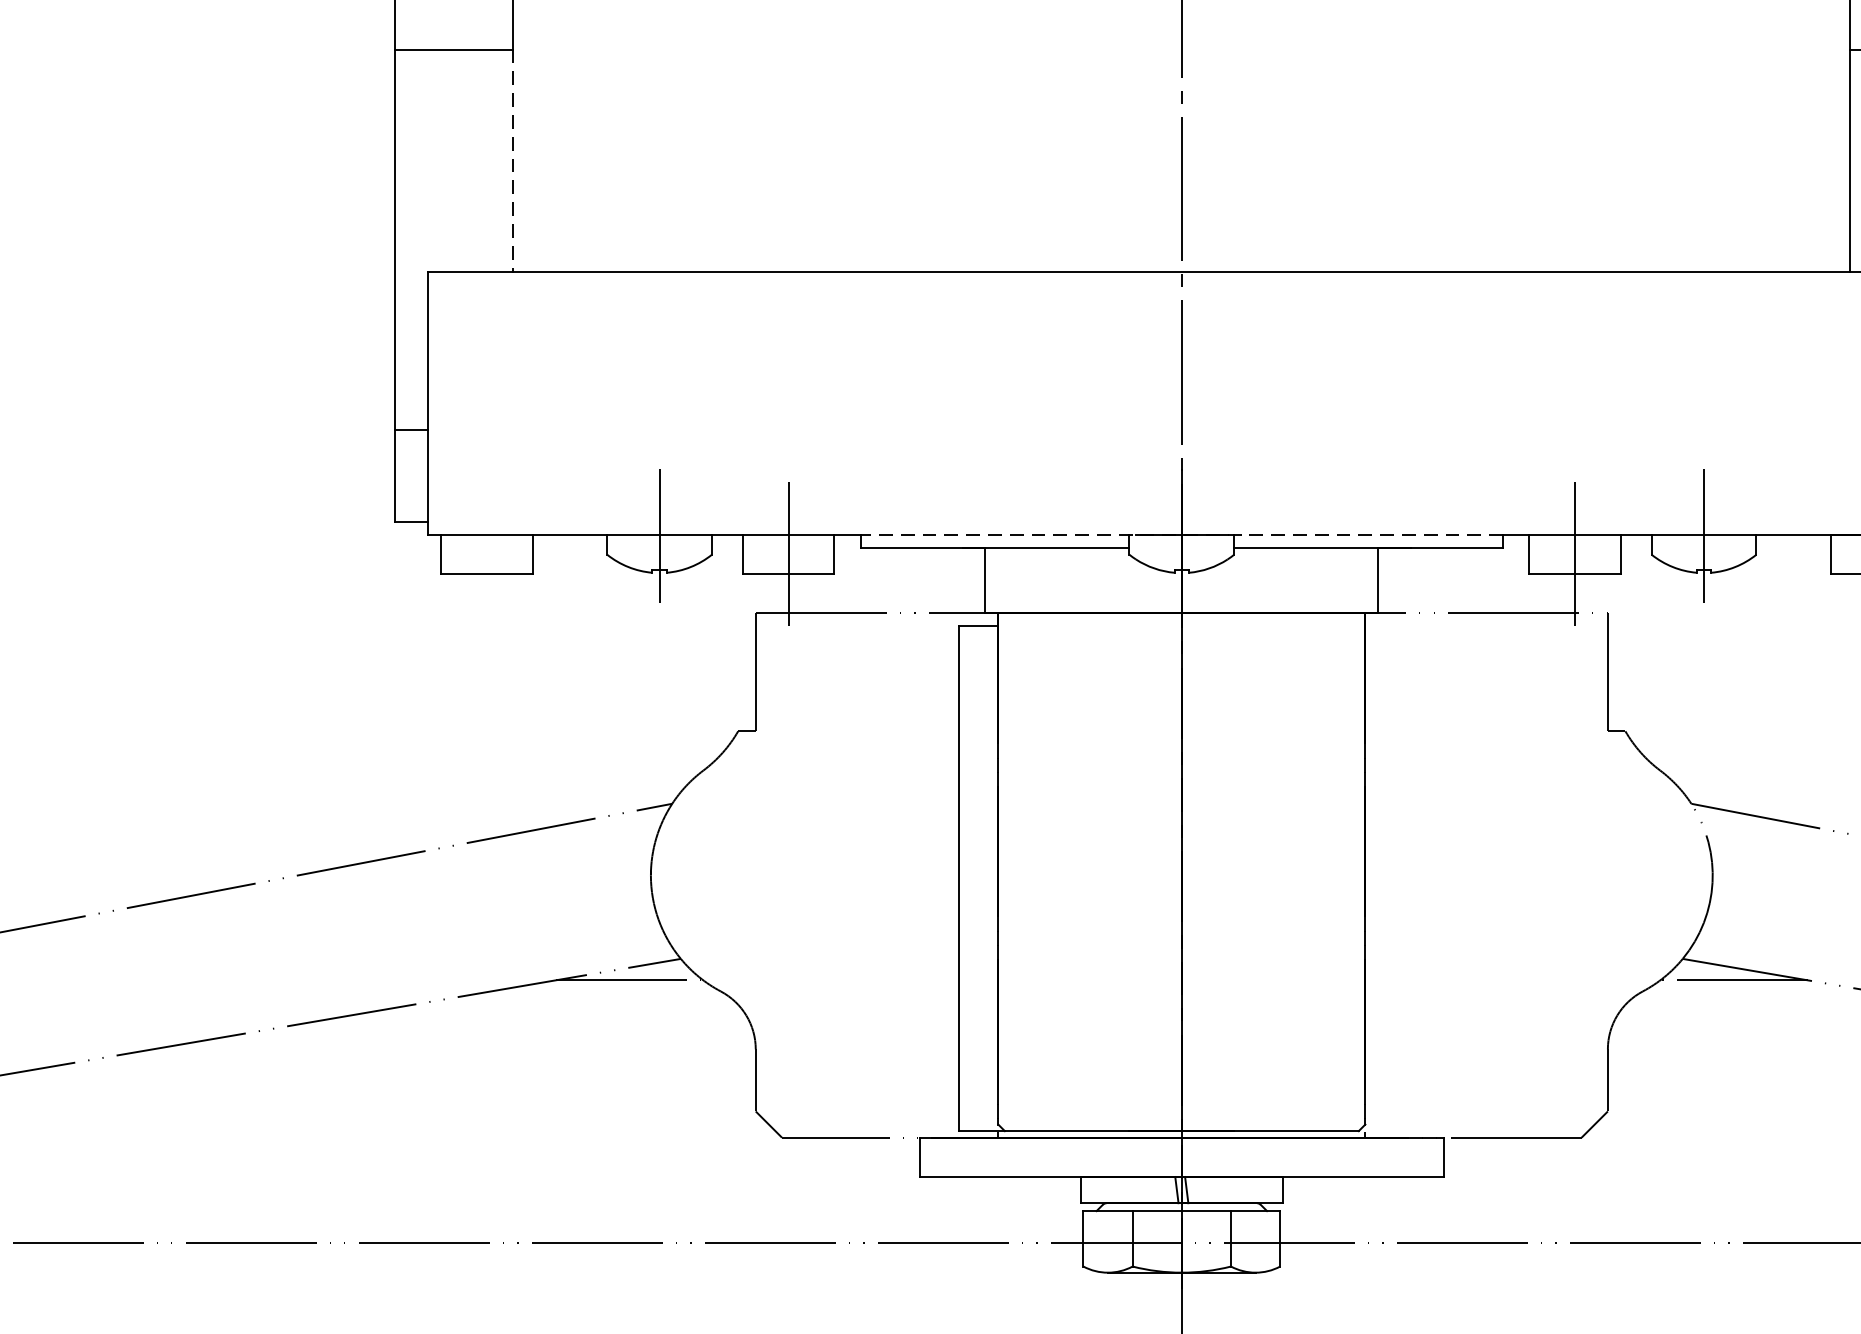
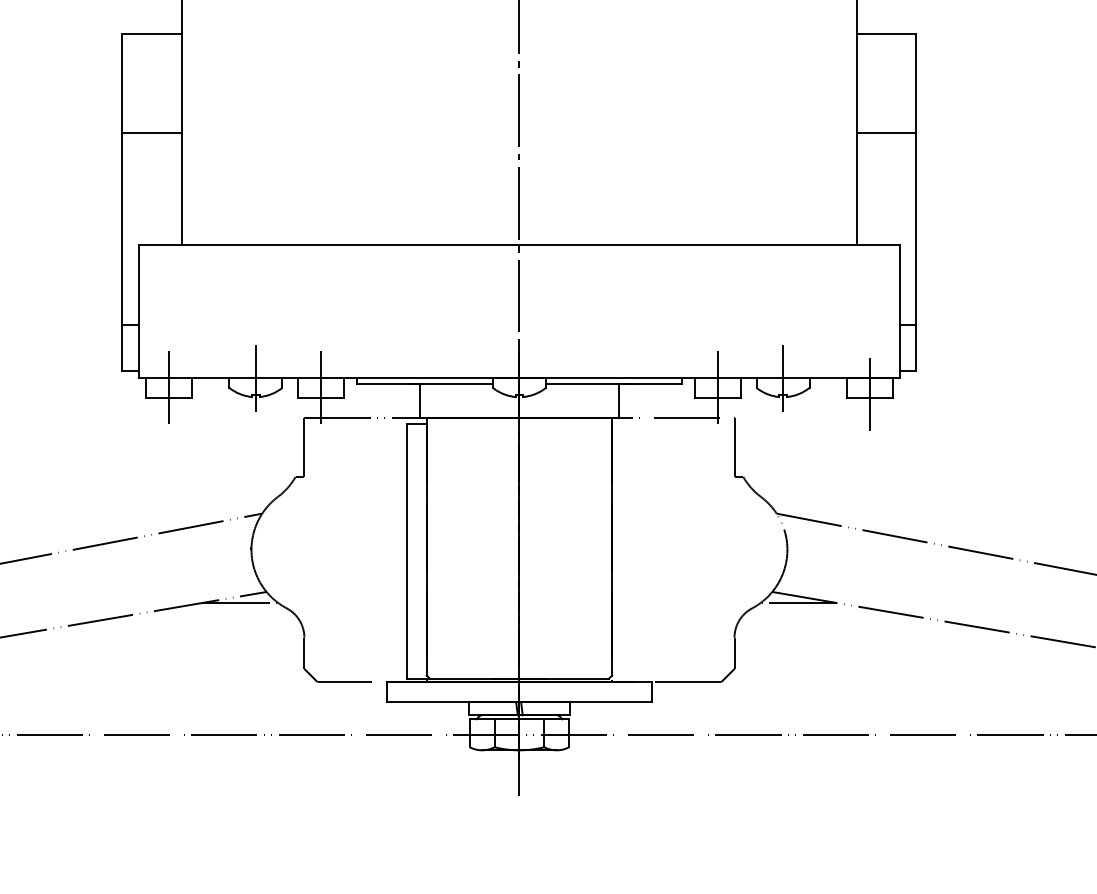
line: (512, 161) -> (181, 189), dashed -> solid
line: (1179, 534) -> (518, 377), dashed -> solid
line: (486, 559) -> (168, 390), added

